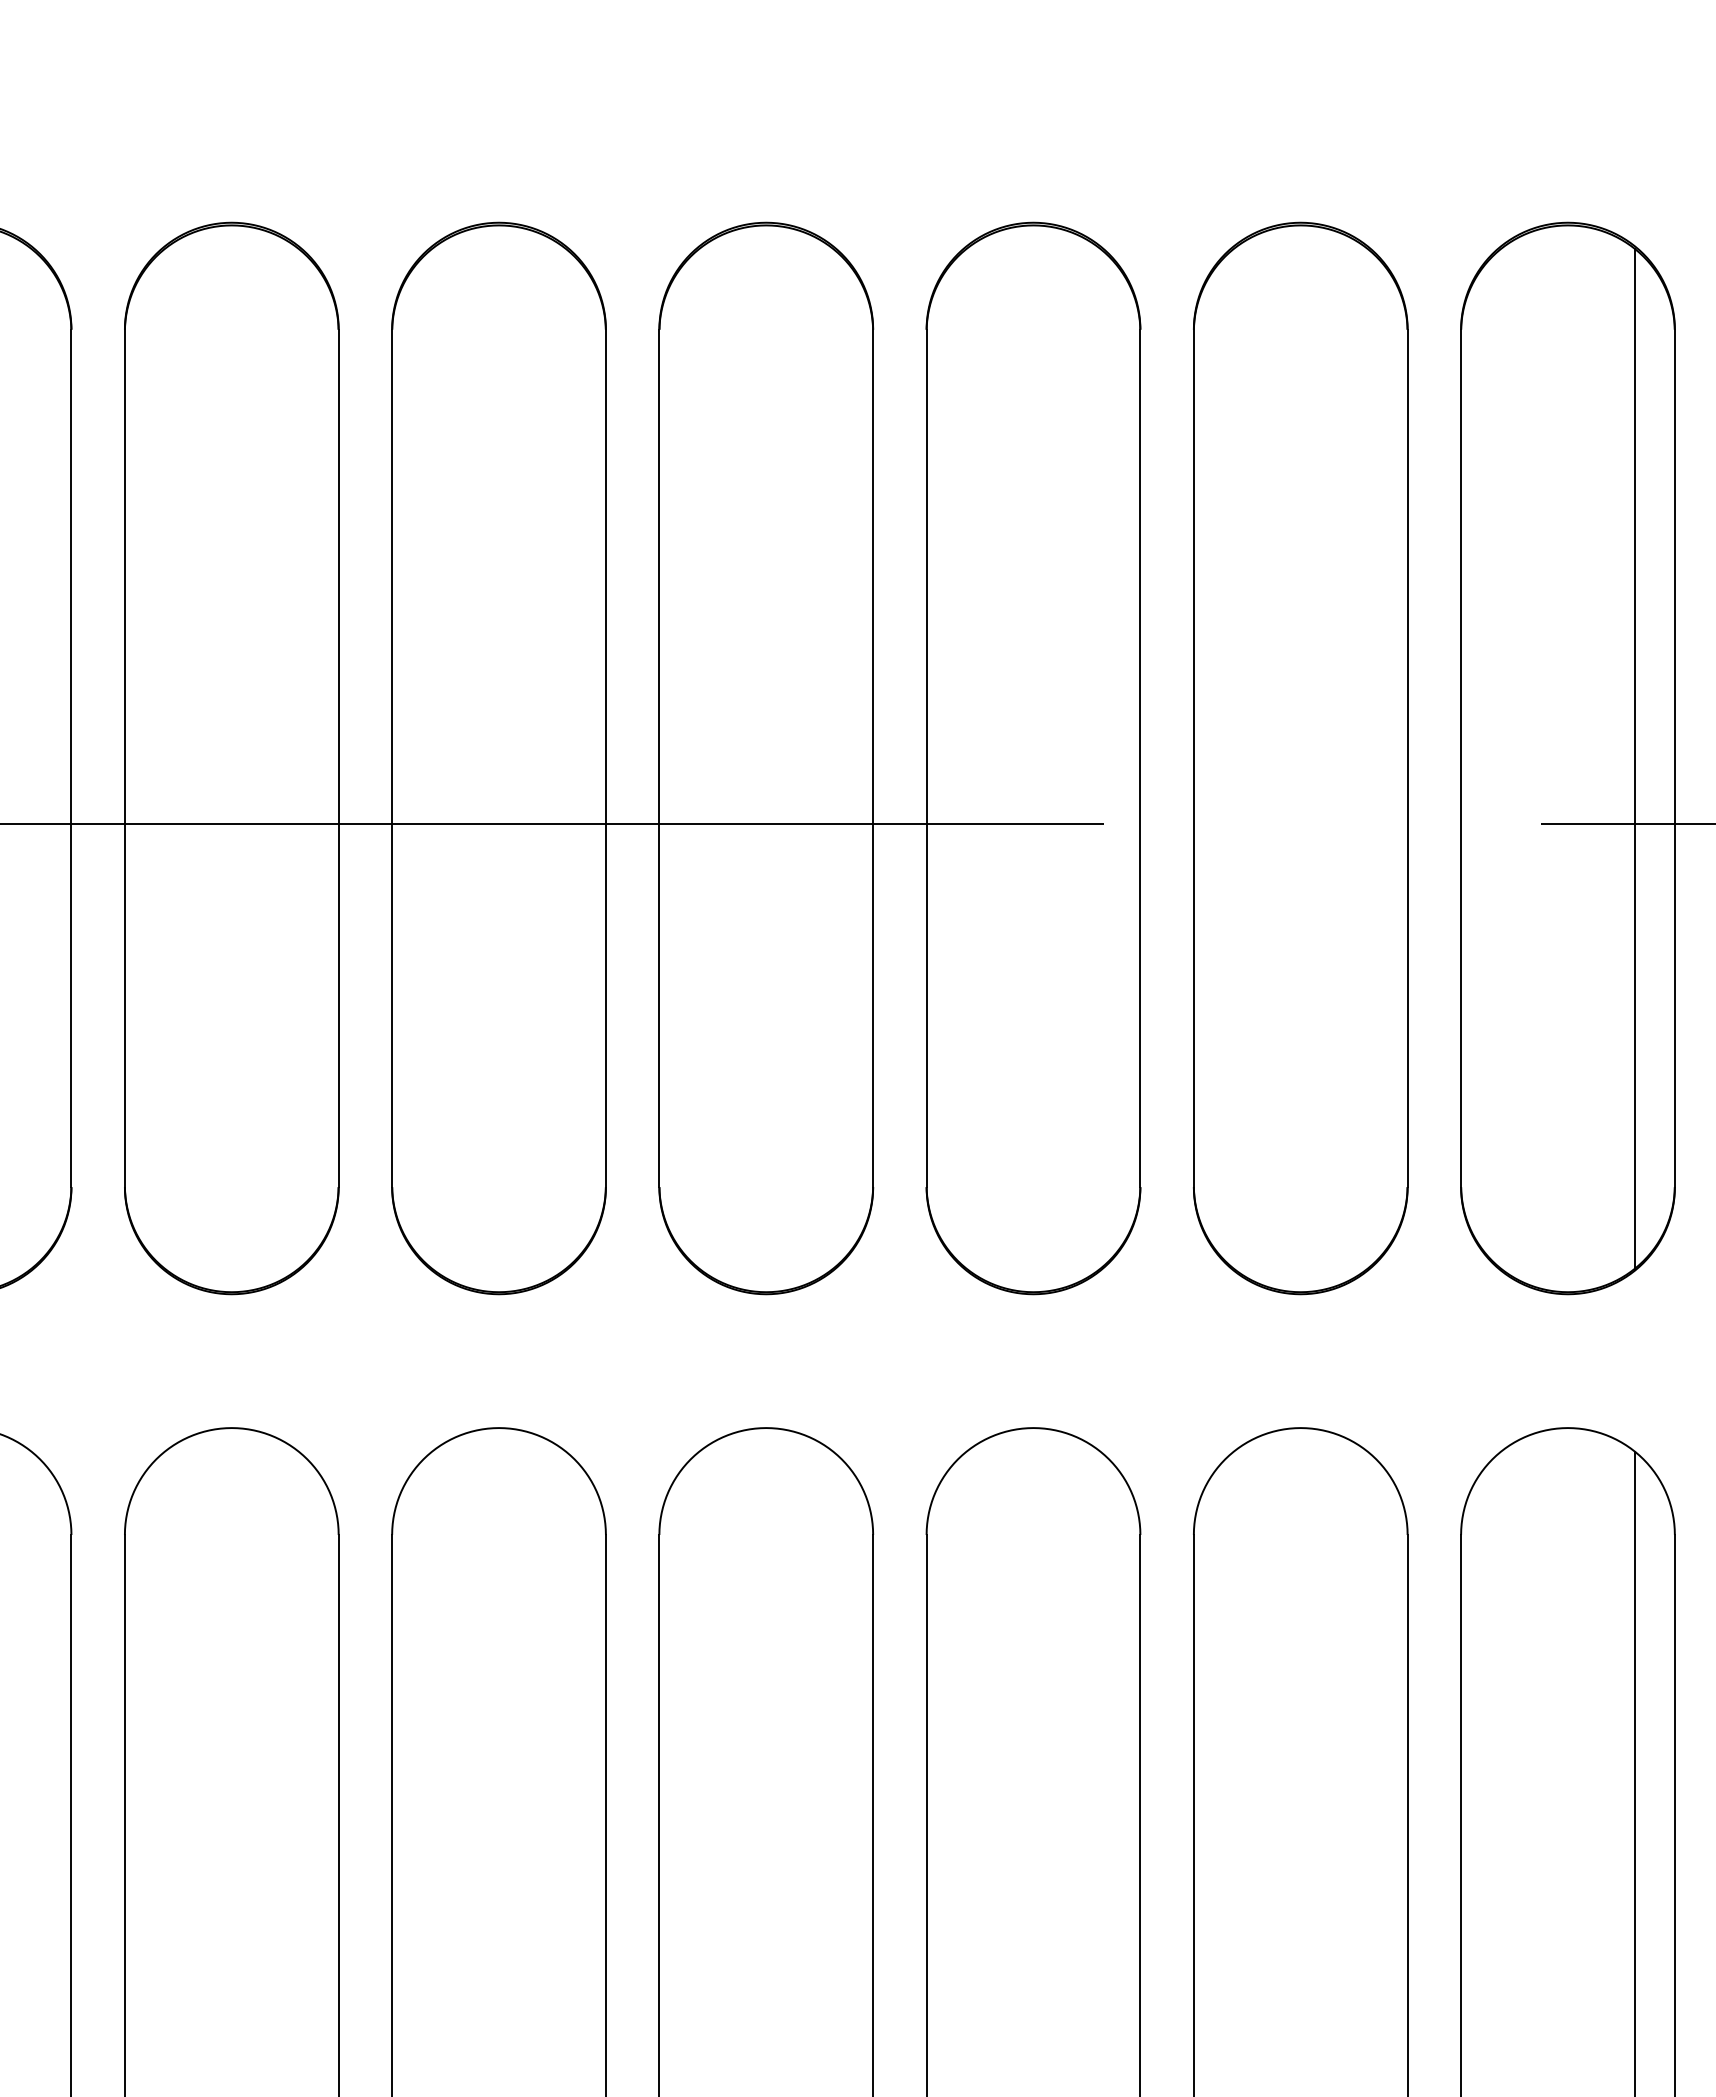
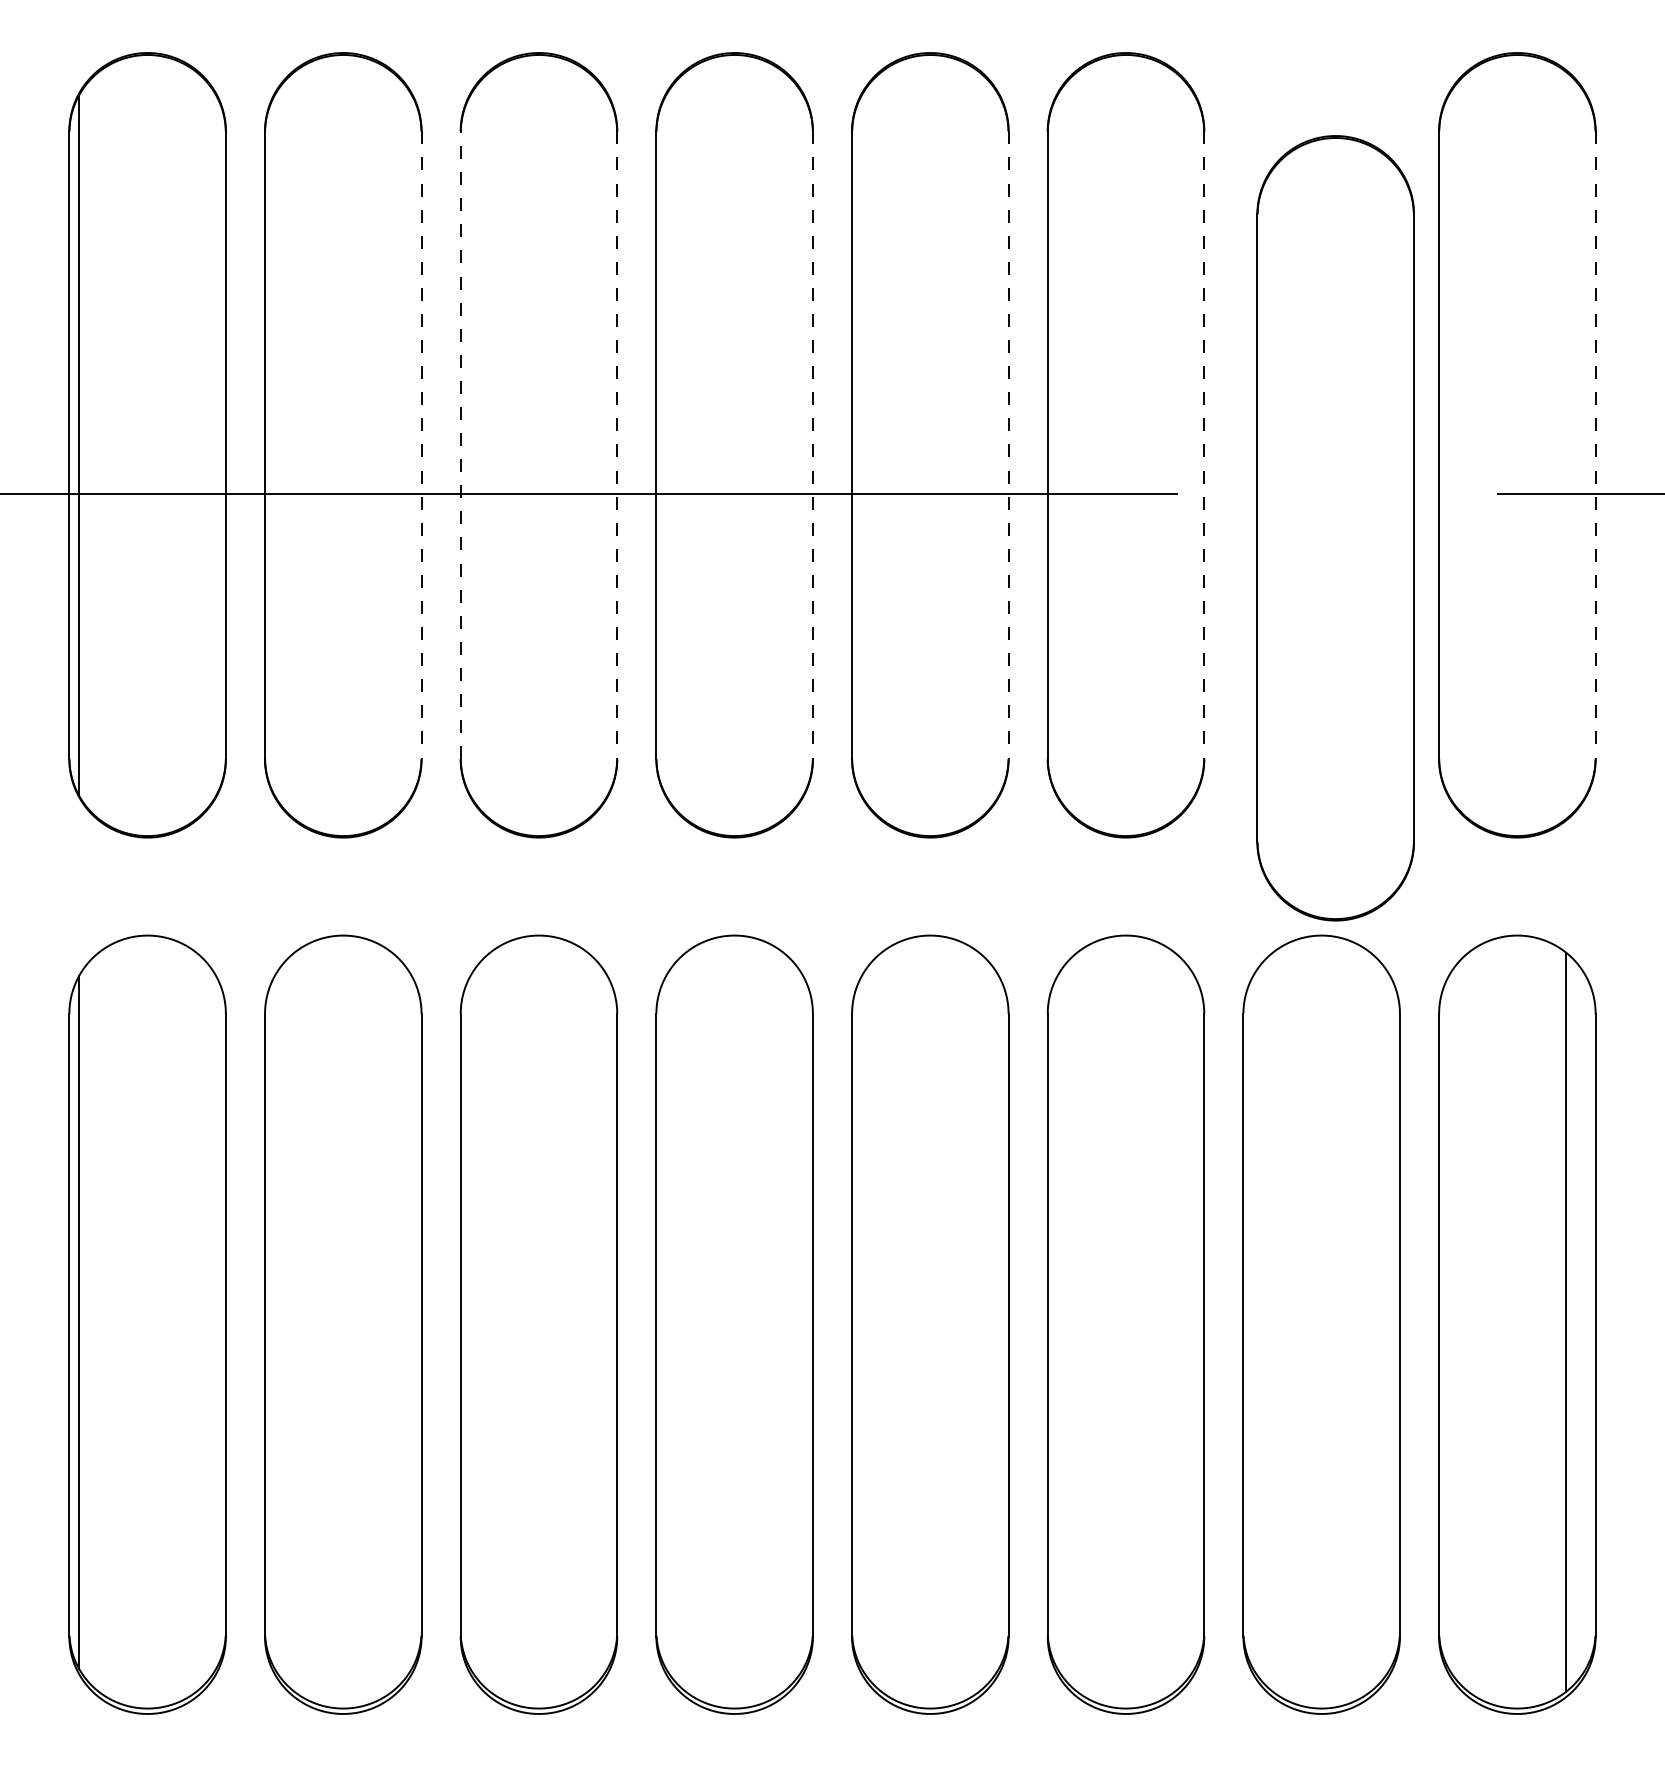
line: (71, 758) -> (421, 445), solid -> dashed
line: (124, 758) -> (460, 445), solid -> dashed
line: (339, 758) -> (617, 445), solid -> dashed
line: (605, 758) -> (812, 445), solid -> dashed
line: (873, 758) -> (1008, 445), solid -> dashed
line: (1140, 758) -> (1204, 445), solid -> dashed
part: (1300, 758) -> (1335, 528), moved
line: (1635, 758) -> (1566, 445), removed
line: (1674, 758) -> (1595, 445), solid -> dashed

